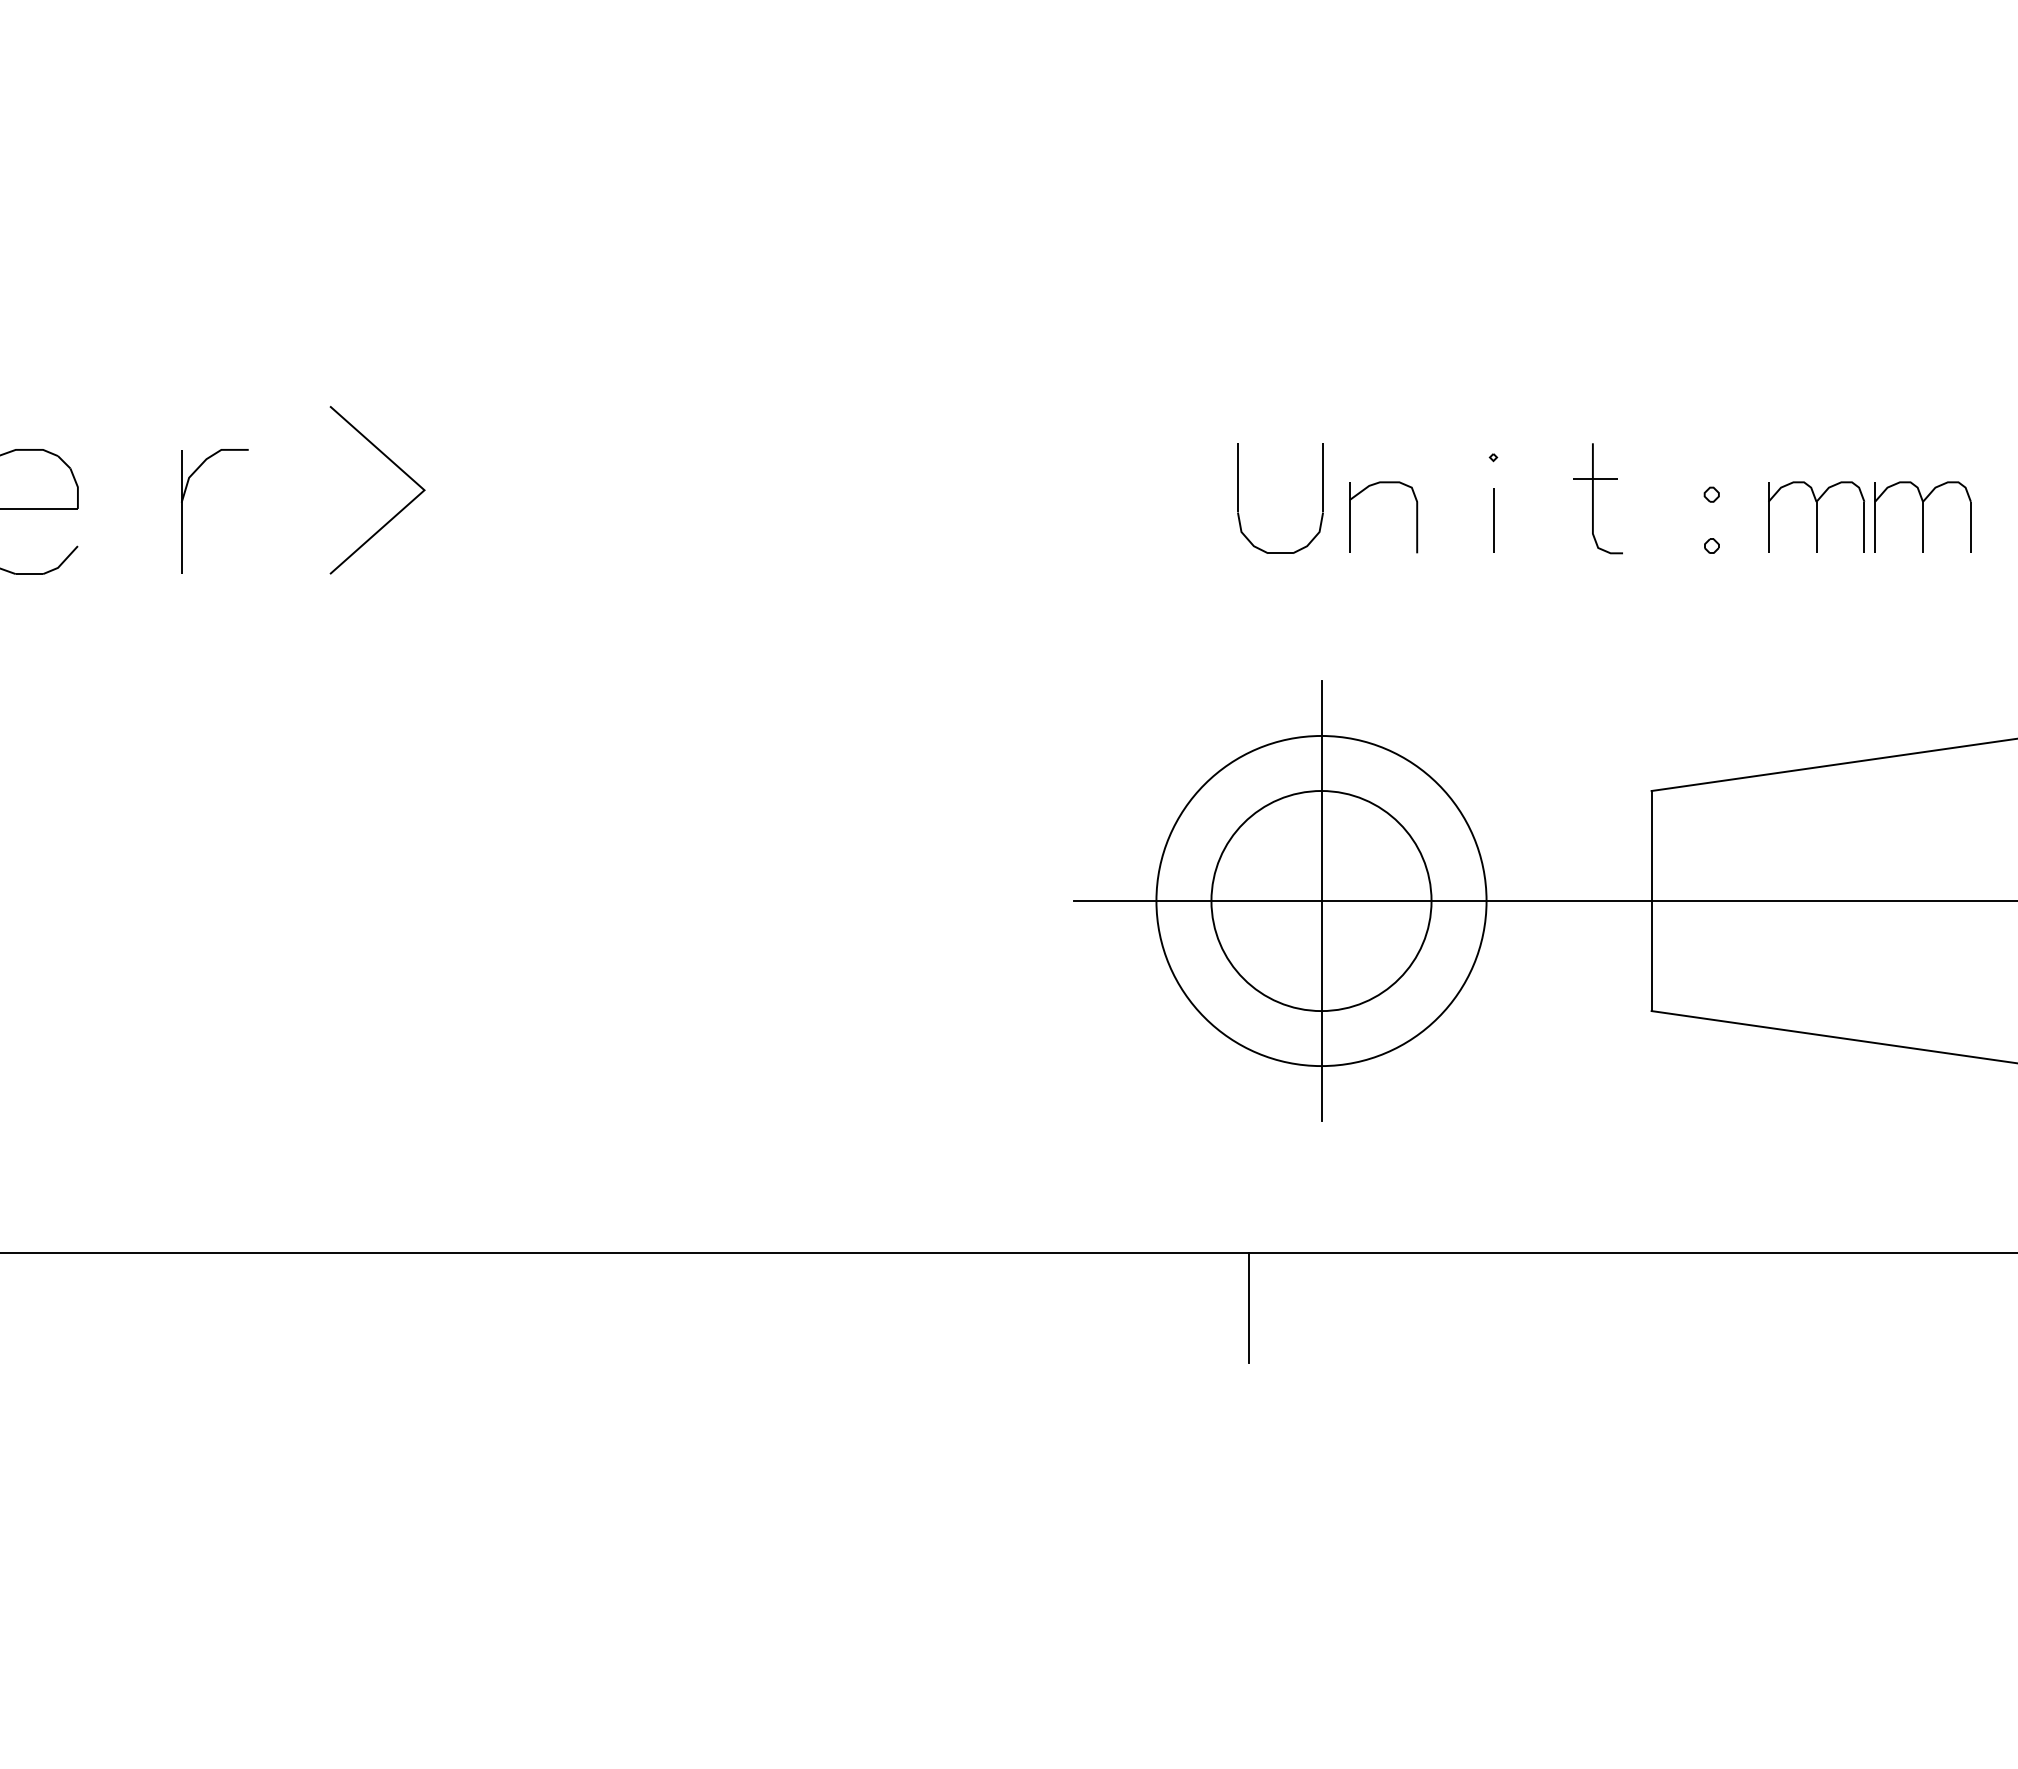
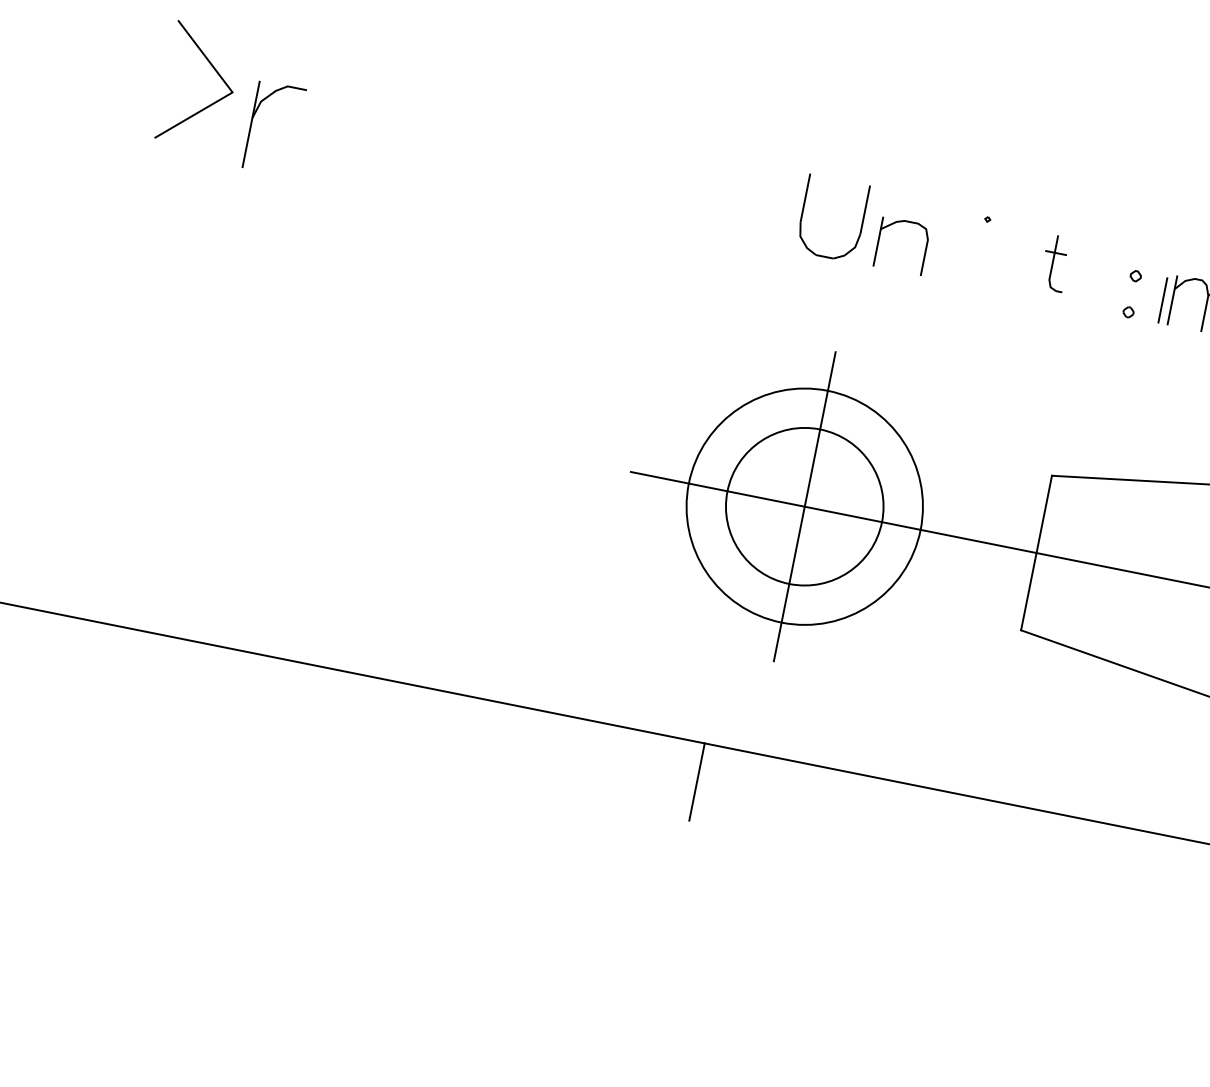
part: (1597, 498) -> (1055, 262), size x0.7
part: (182, 511) -> (251, 124), moved
line: (1493, 520) -> (1162, 300), moved

